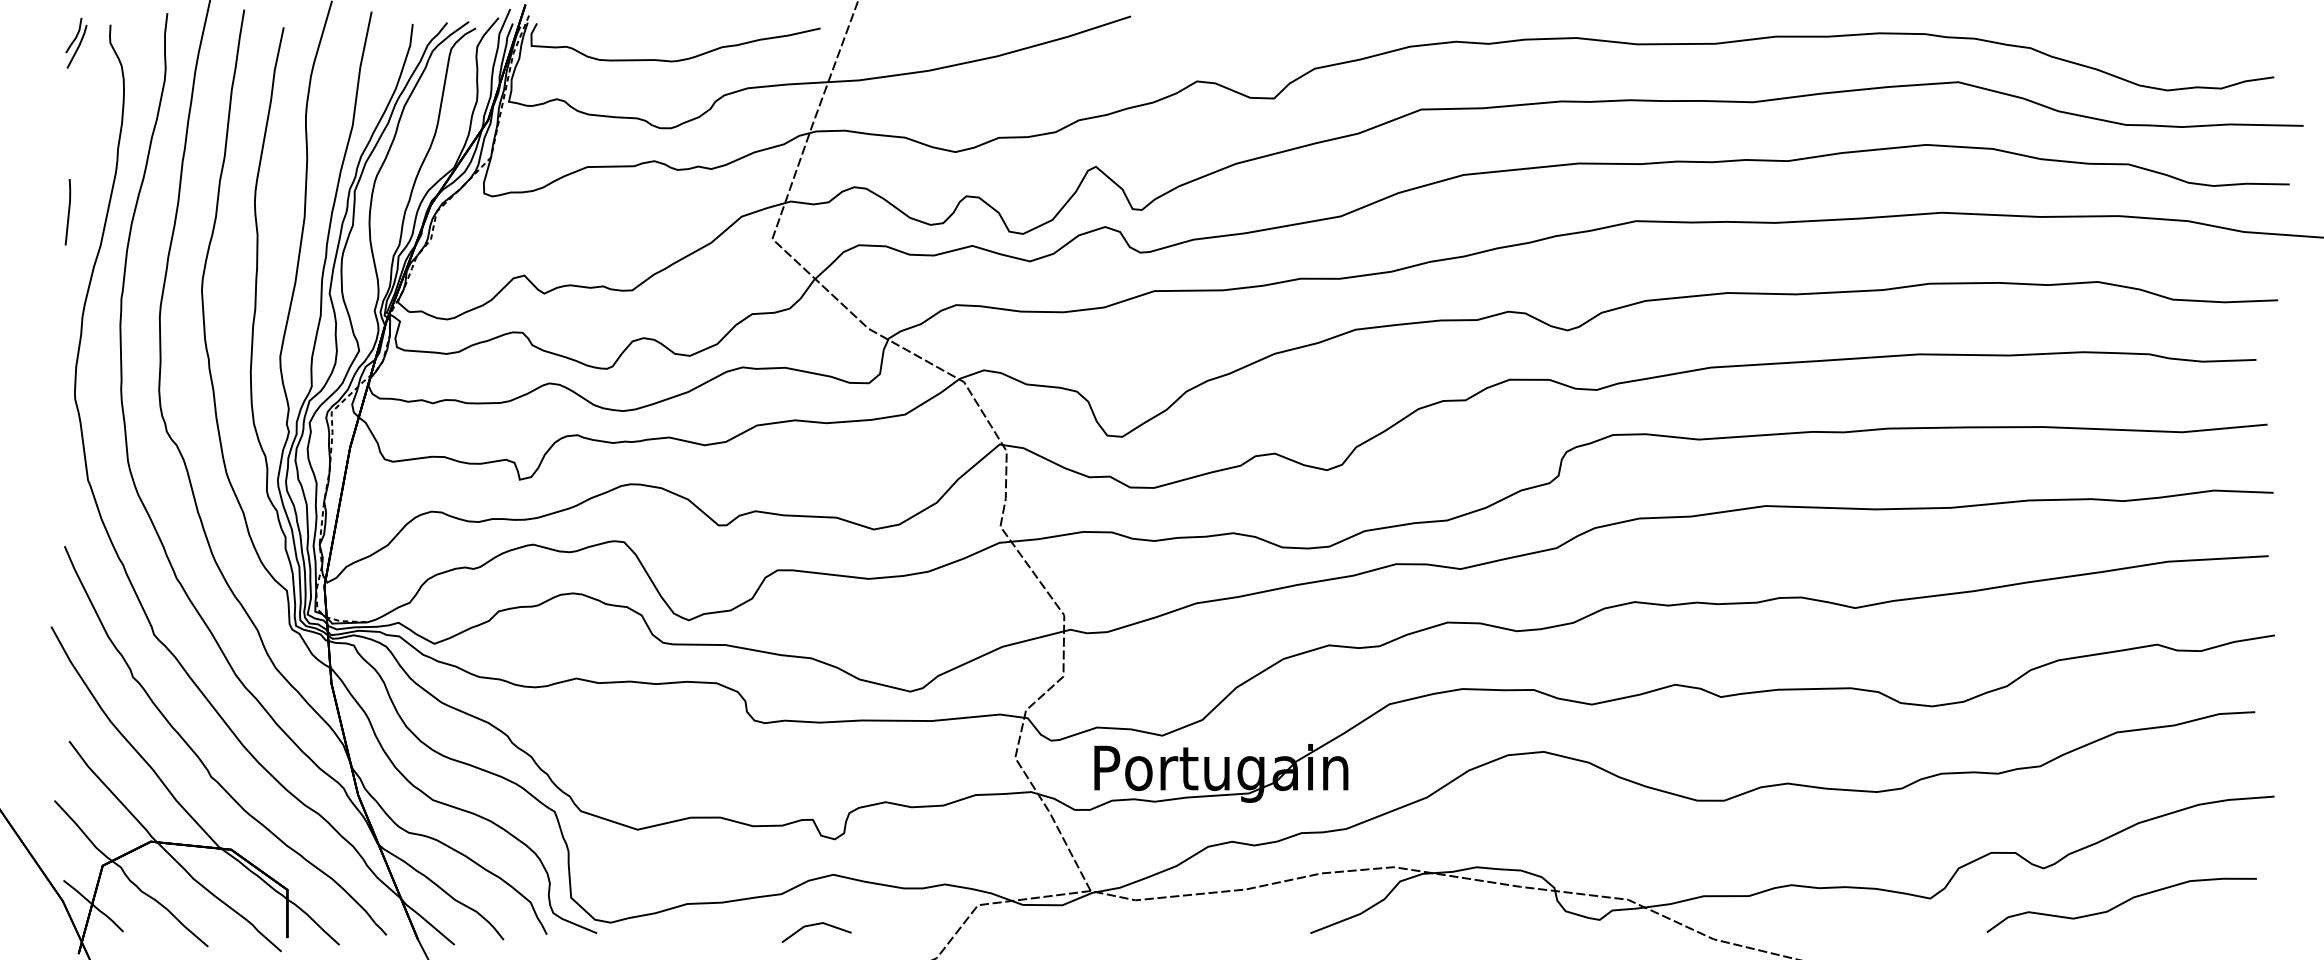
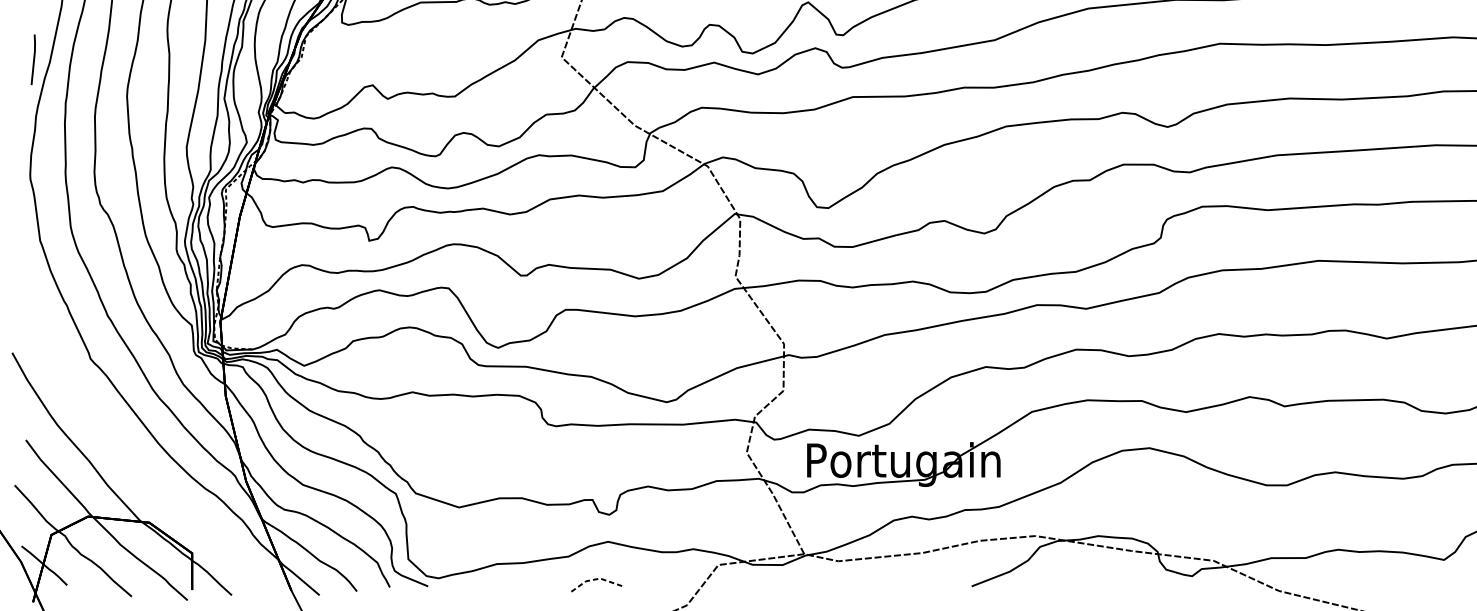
line: (68, 212) -> (33, 60), moved
curve: (201, 759) -> (126, 453), removed
line: (814, 924) -> (593, 579), solid -> dashed

